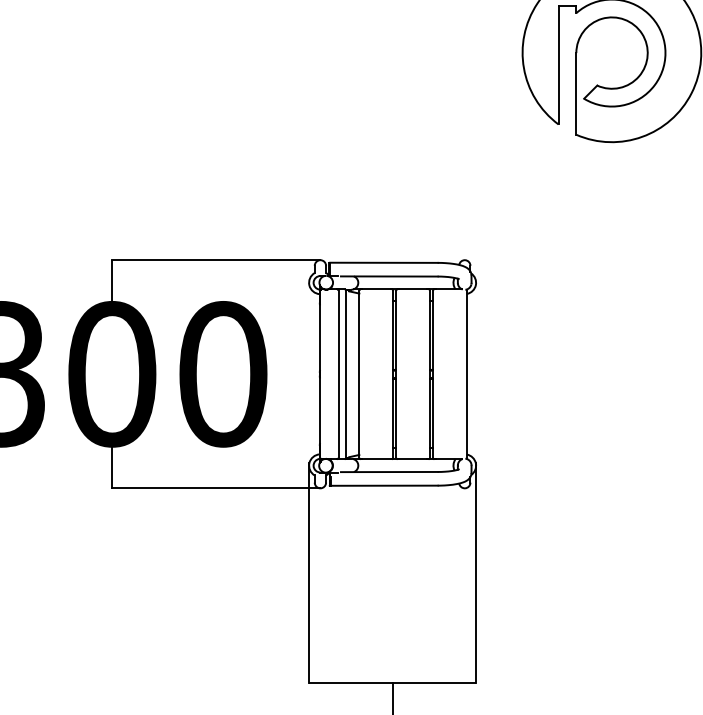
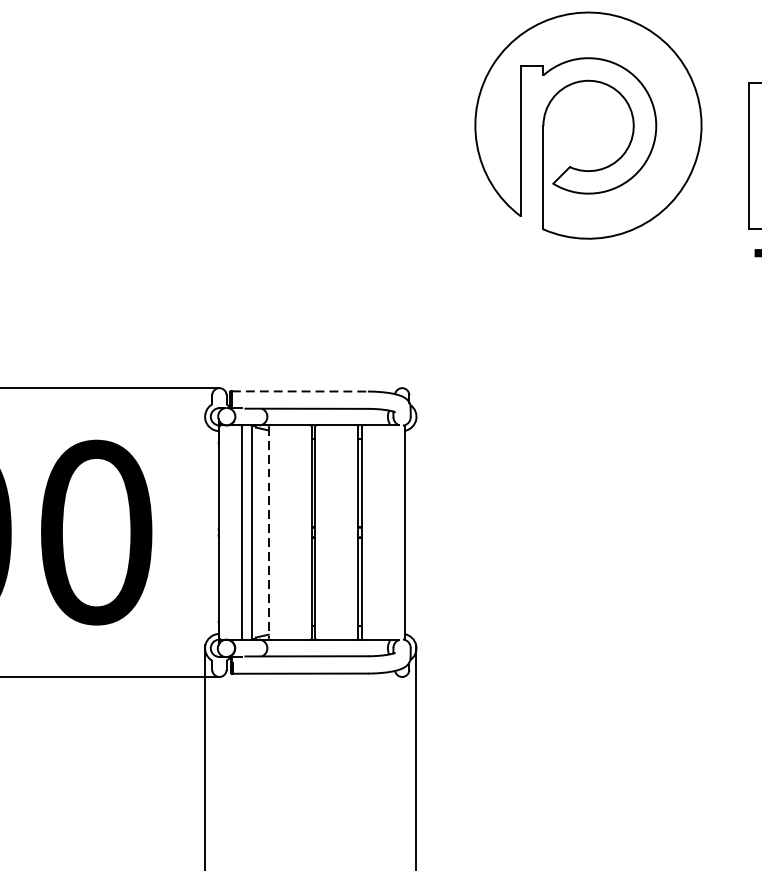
line: (384, 262) -> (300, 391), solid -> dashed
line: (359, 374) -> (268, 532), solid -> dashed

